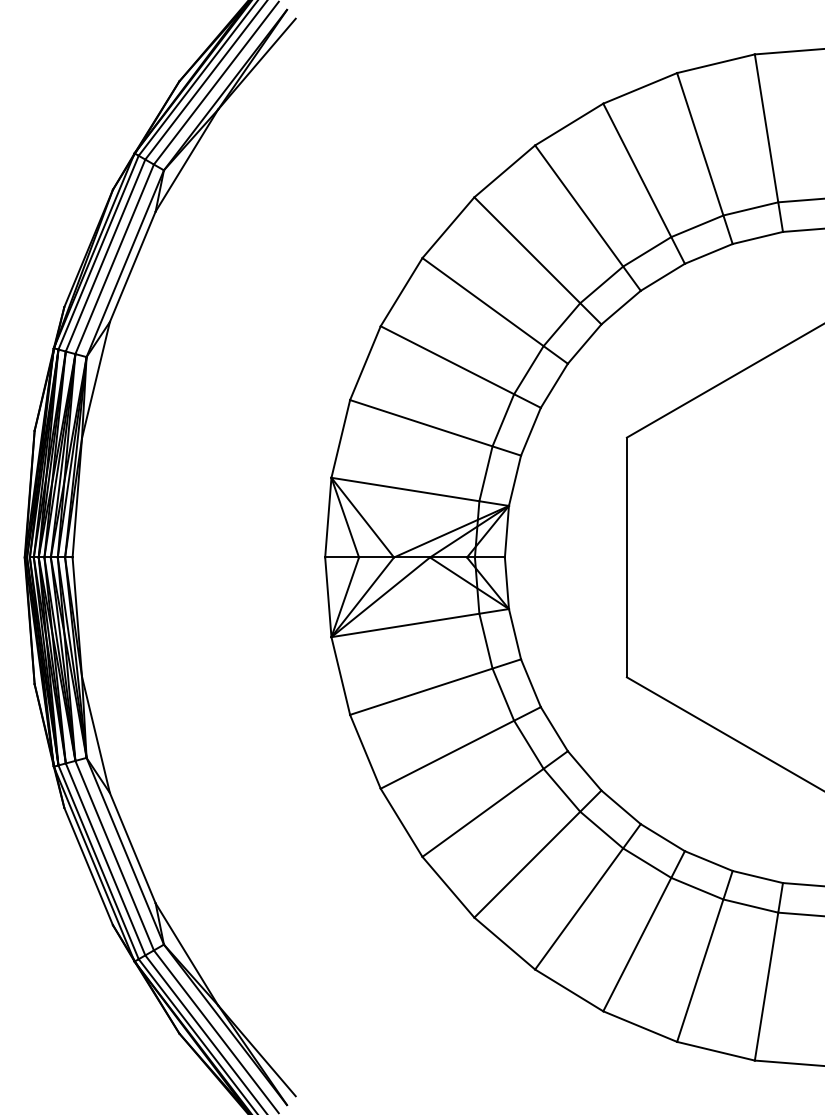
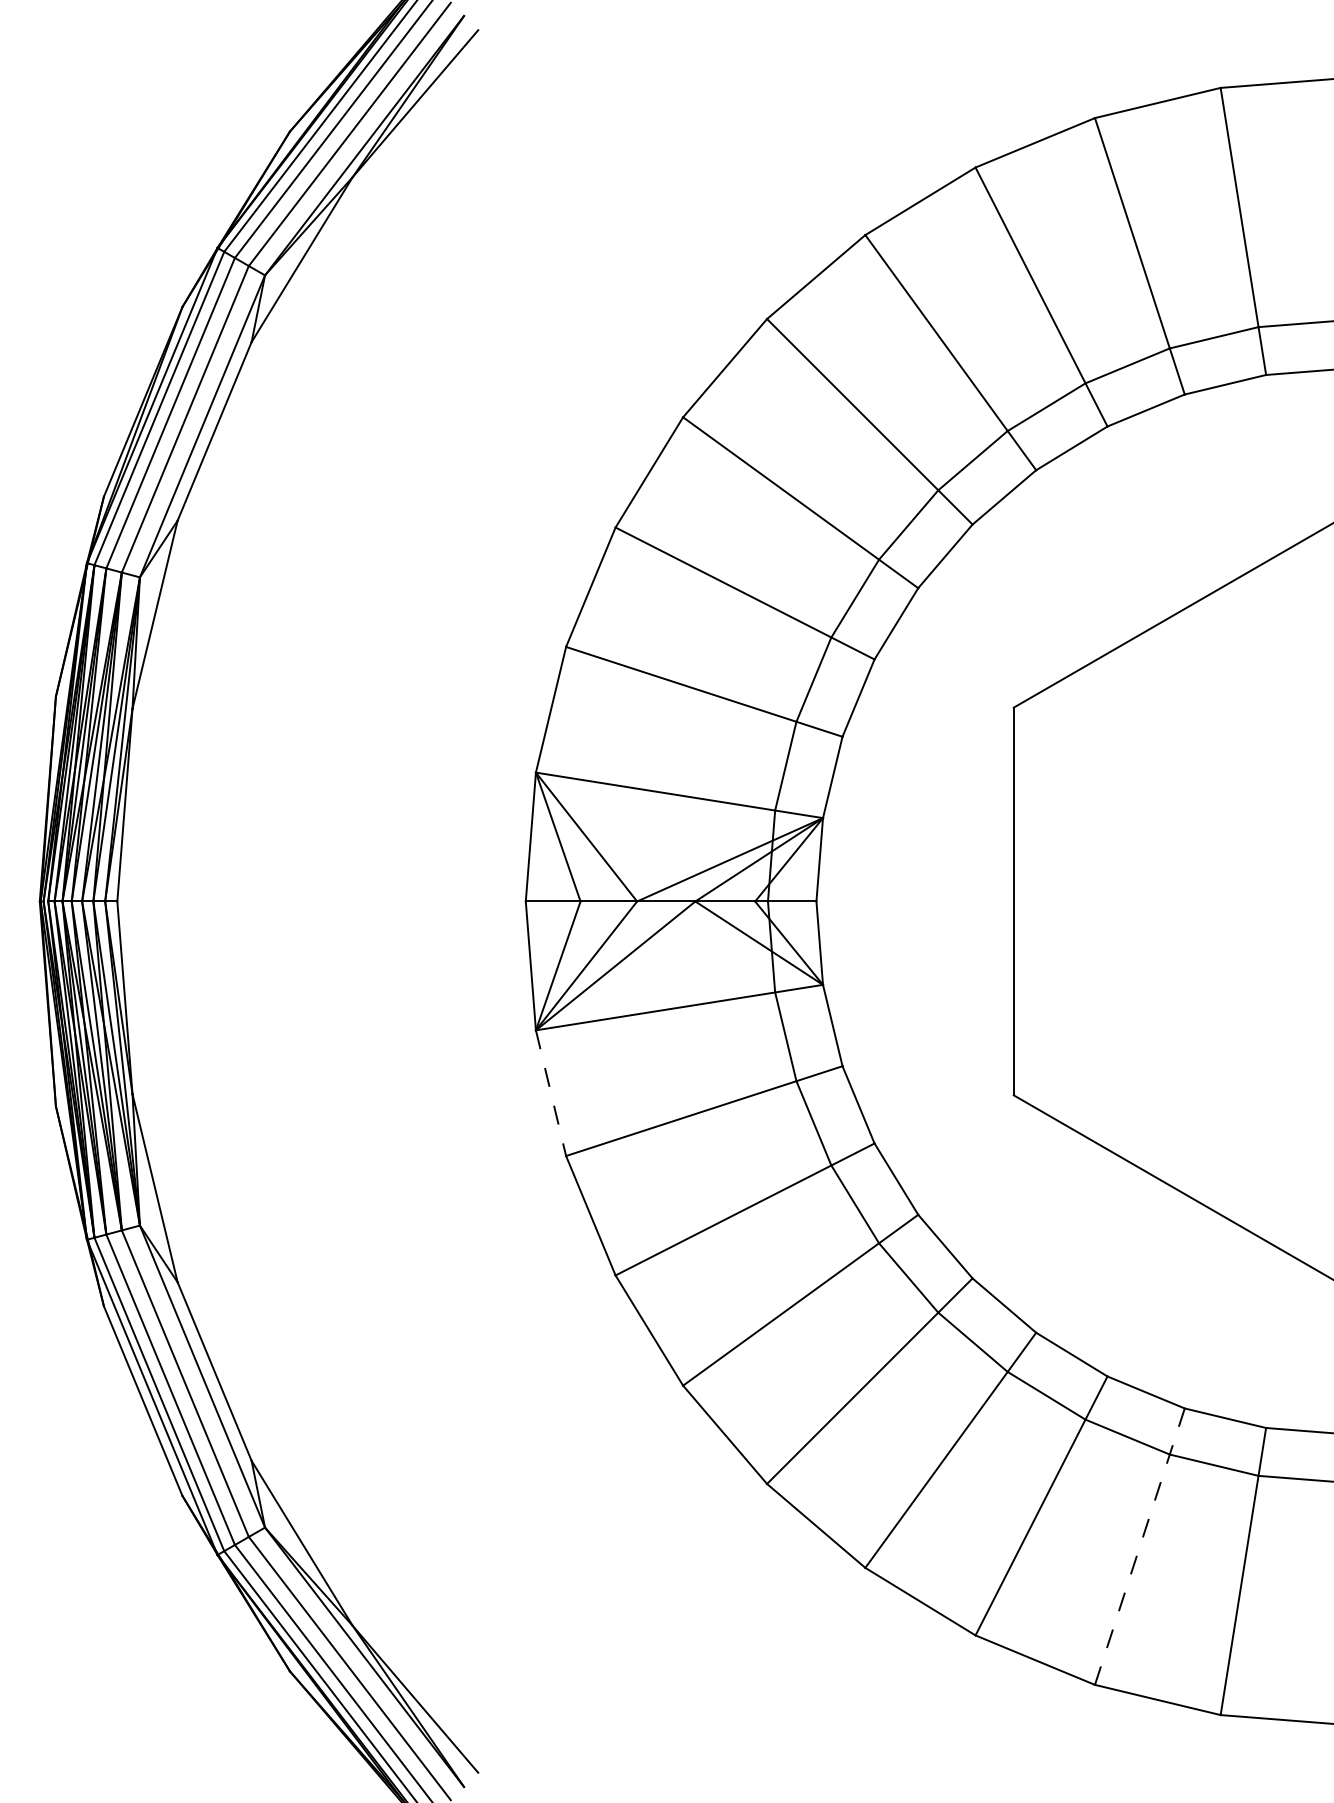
line: (340, 676) -> (550, 1093), solid -> dashed
line: (704, 956) -> (1139, 1546), solid -> dashed

